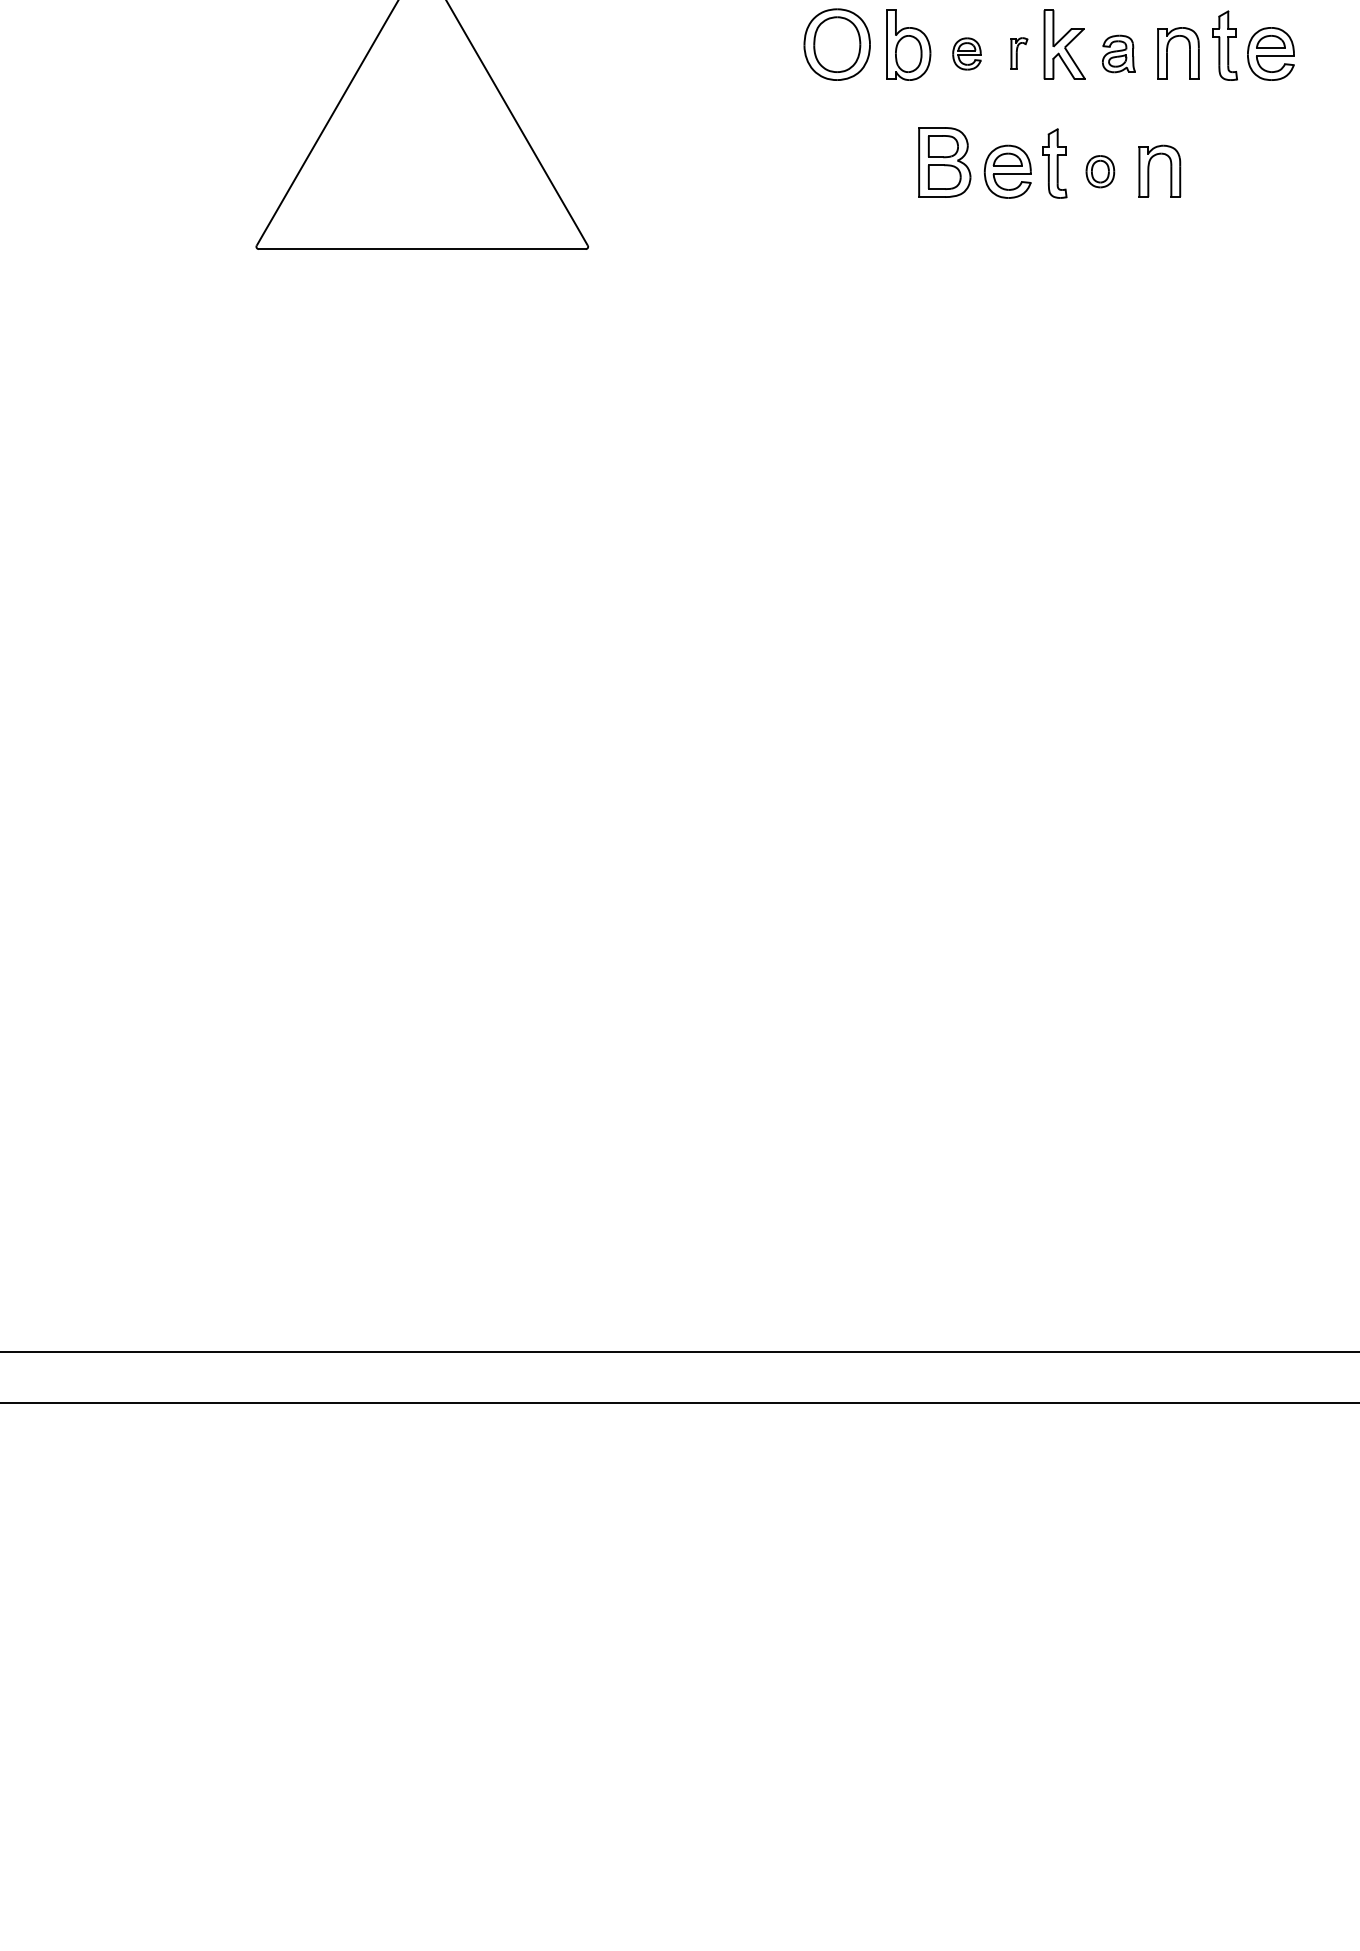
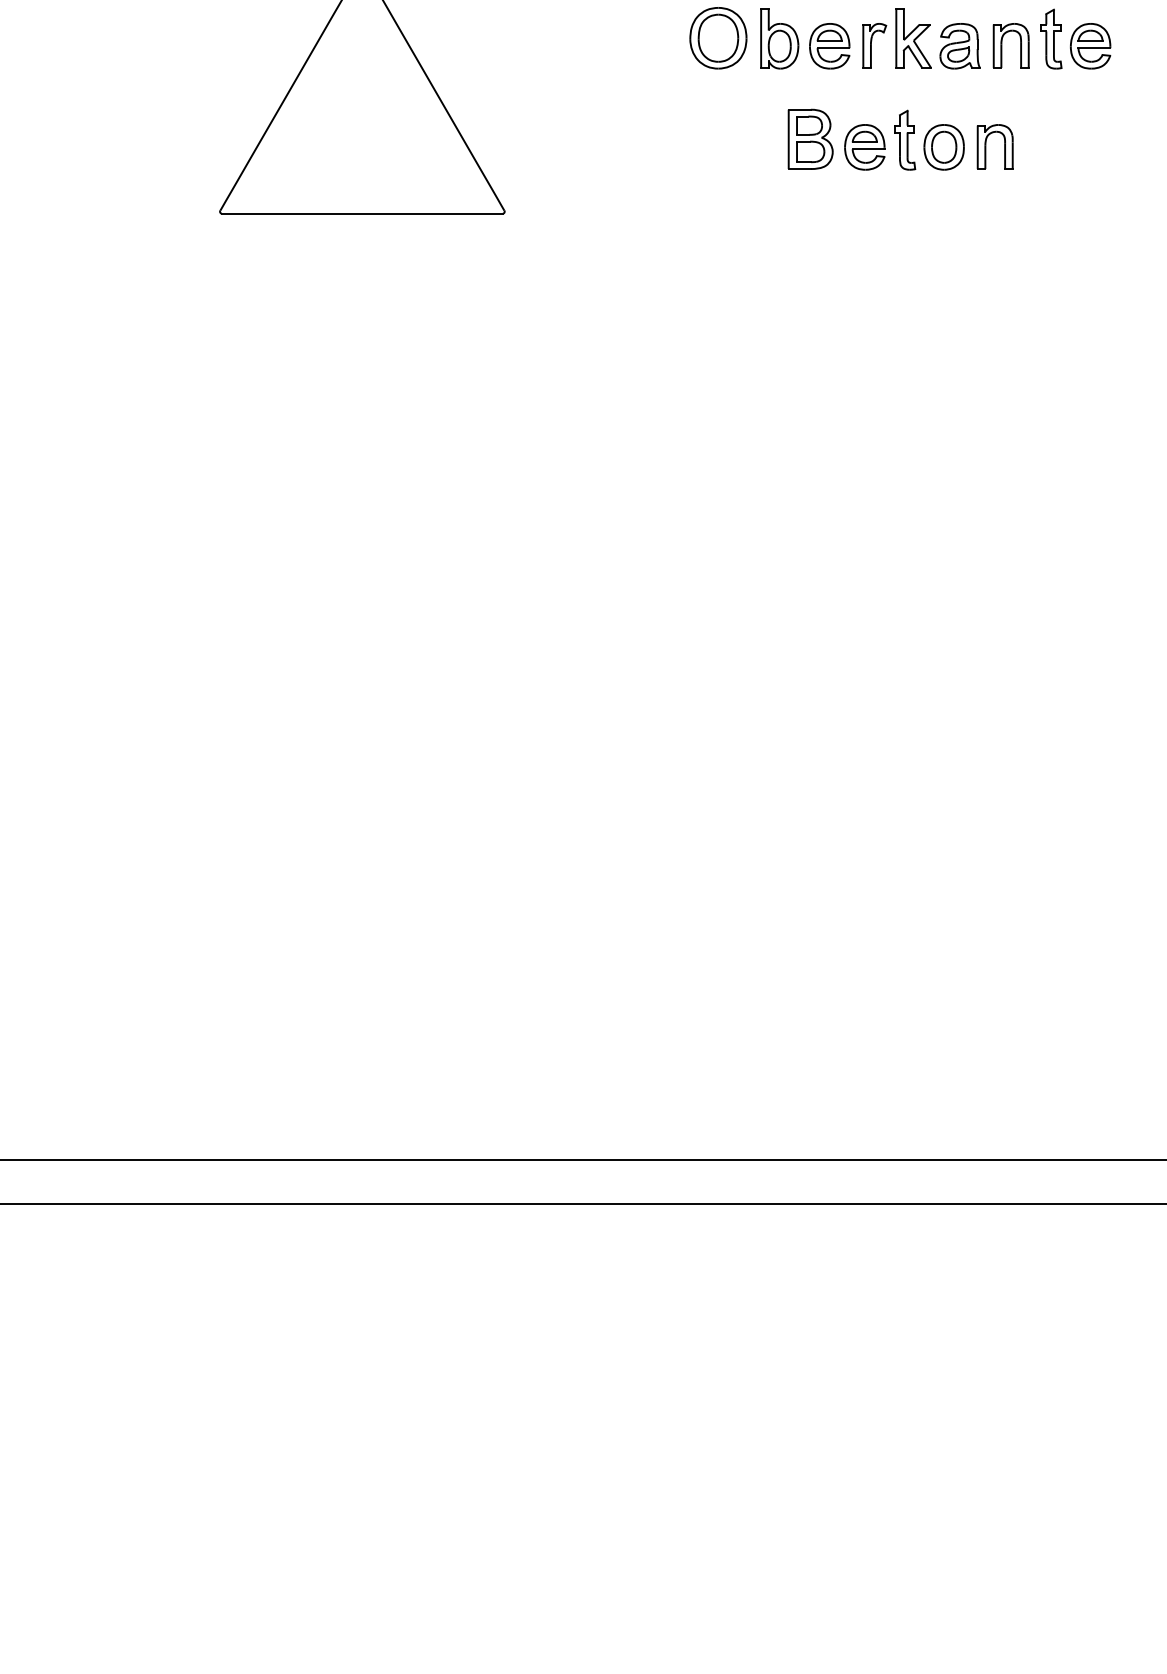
part: (966, 53) -> (829, 45), size x1.67
part: (1019, 53) -> (874, 45), size x1.67
part: (1118, 53) -> (959, 45), size x1.43
part: (1100, 171) -> (944, 147), size x1.67

